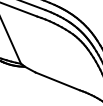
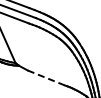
line: (57, 82) -> (46, 78), solid -> dashed

